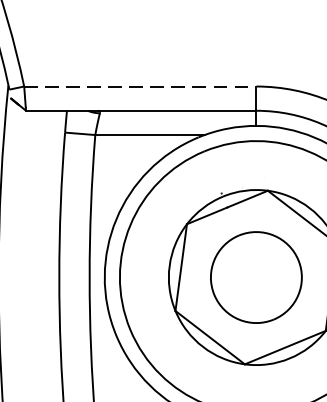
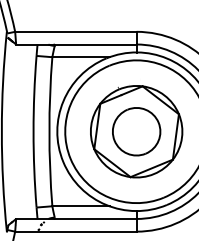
line: (139, 85) -> (75, 31), dashed -> solid

